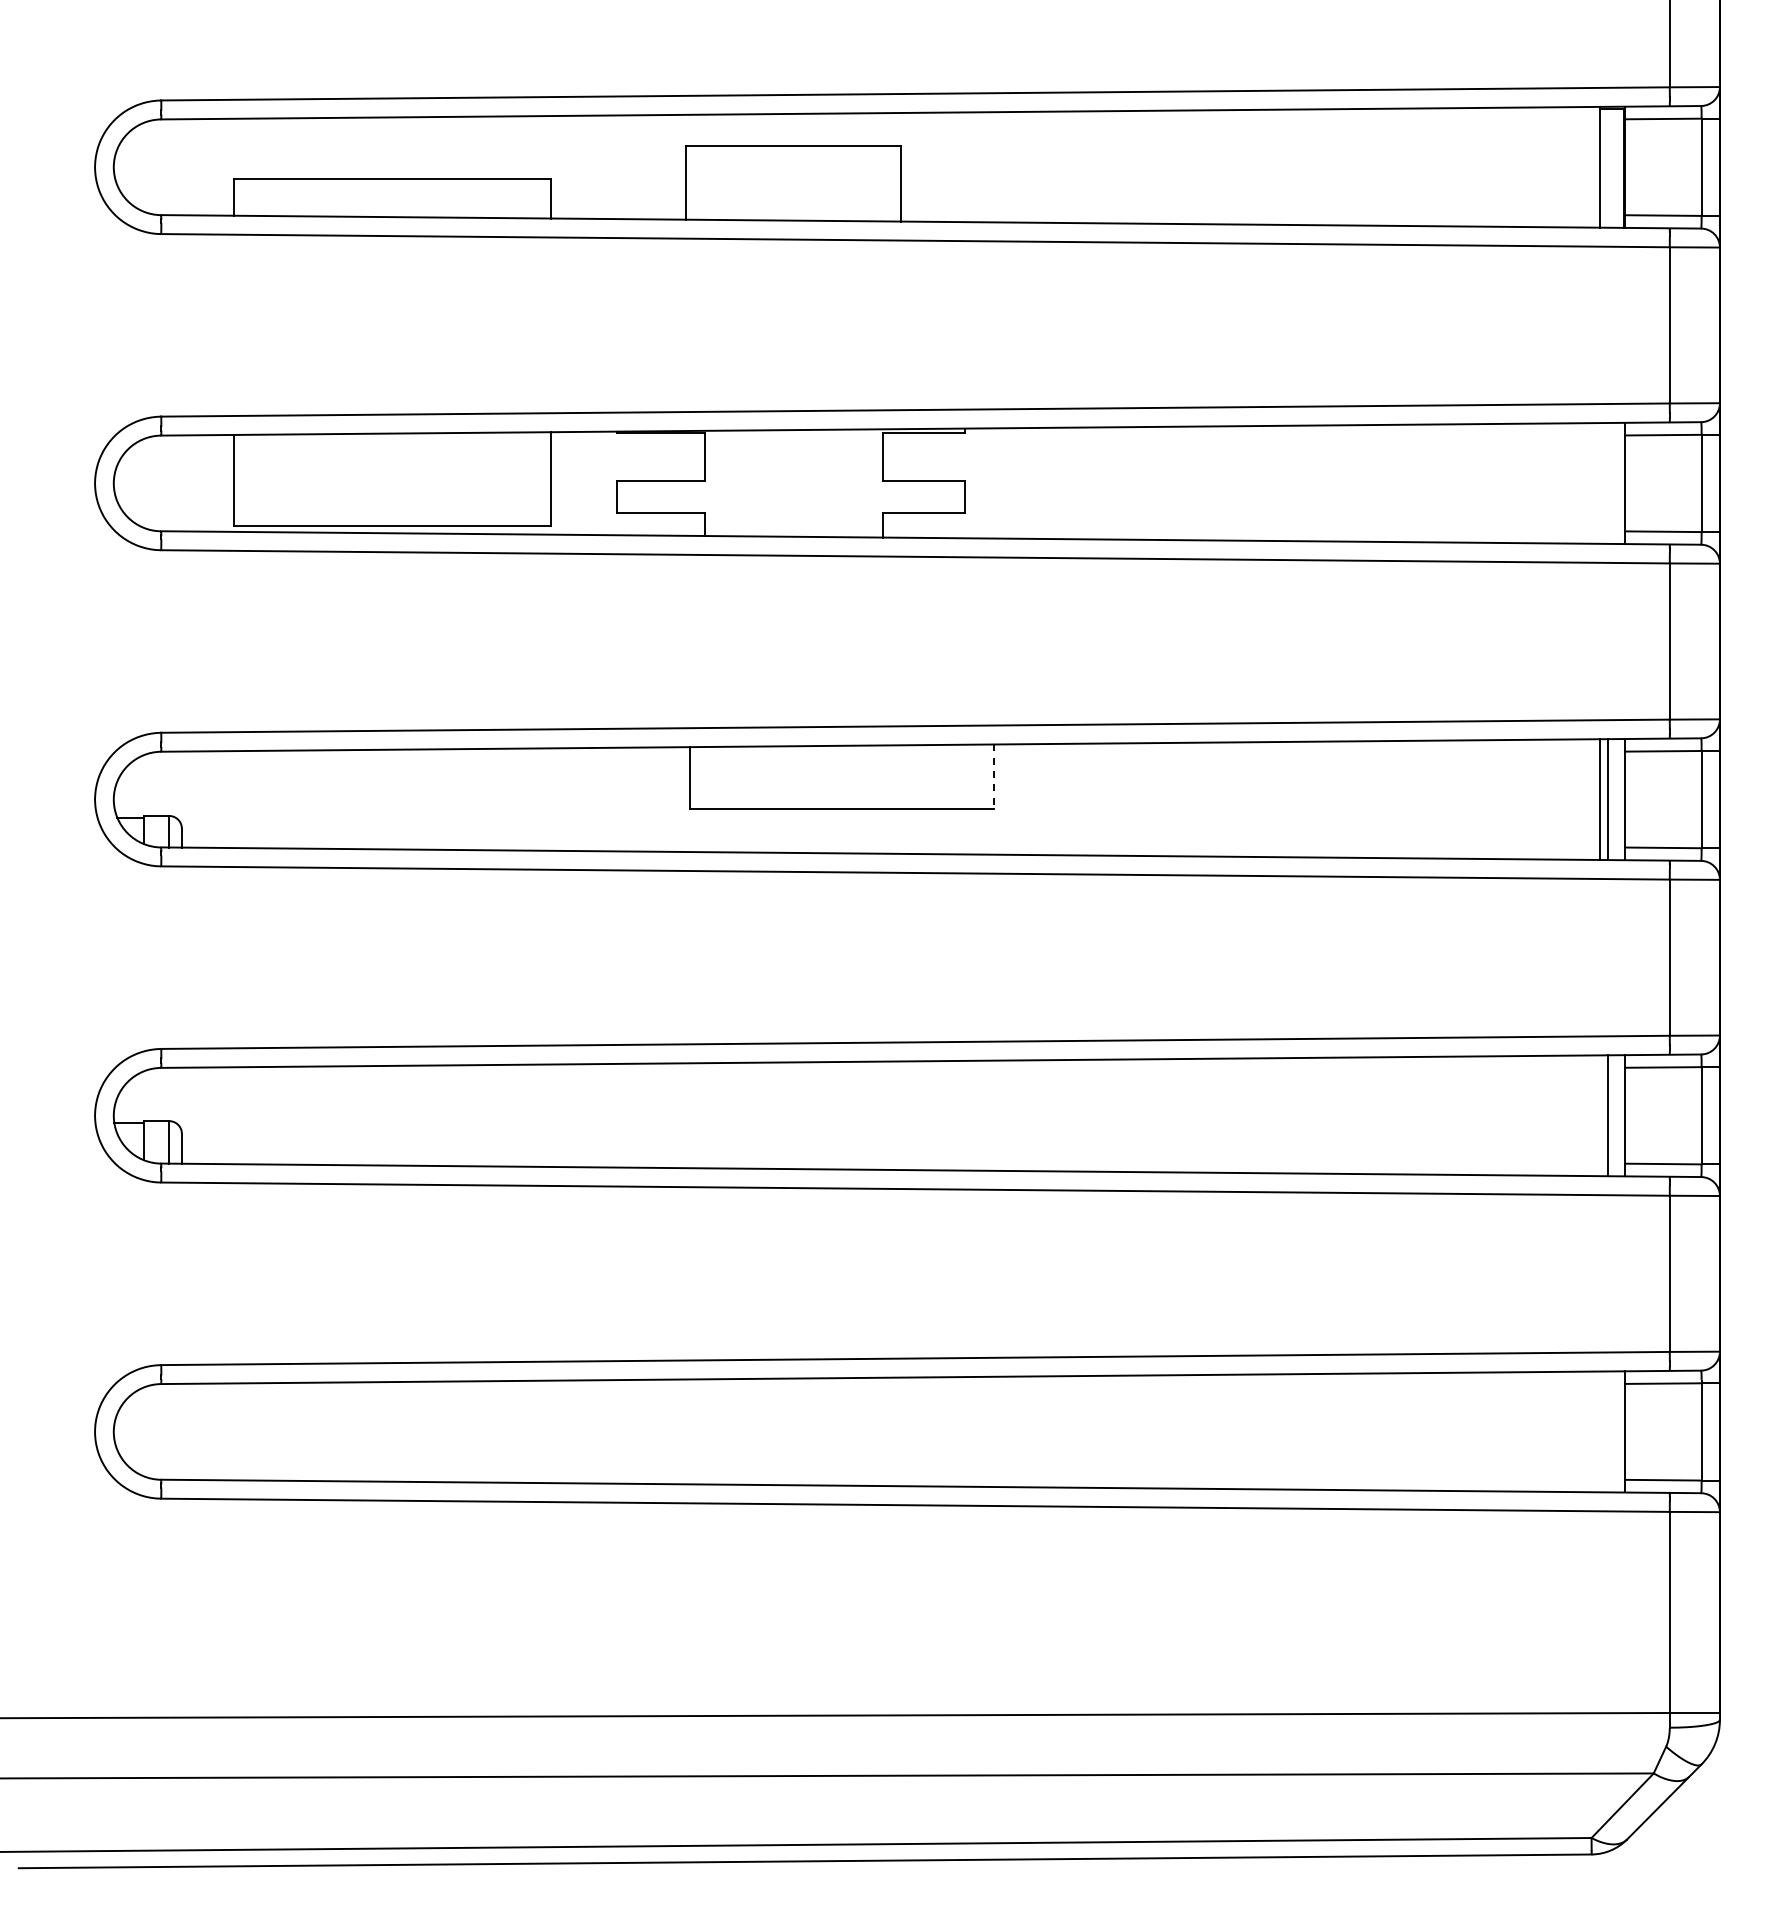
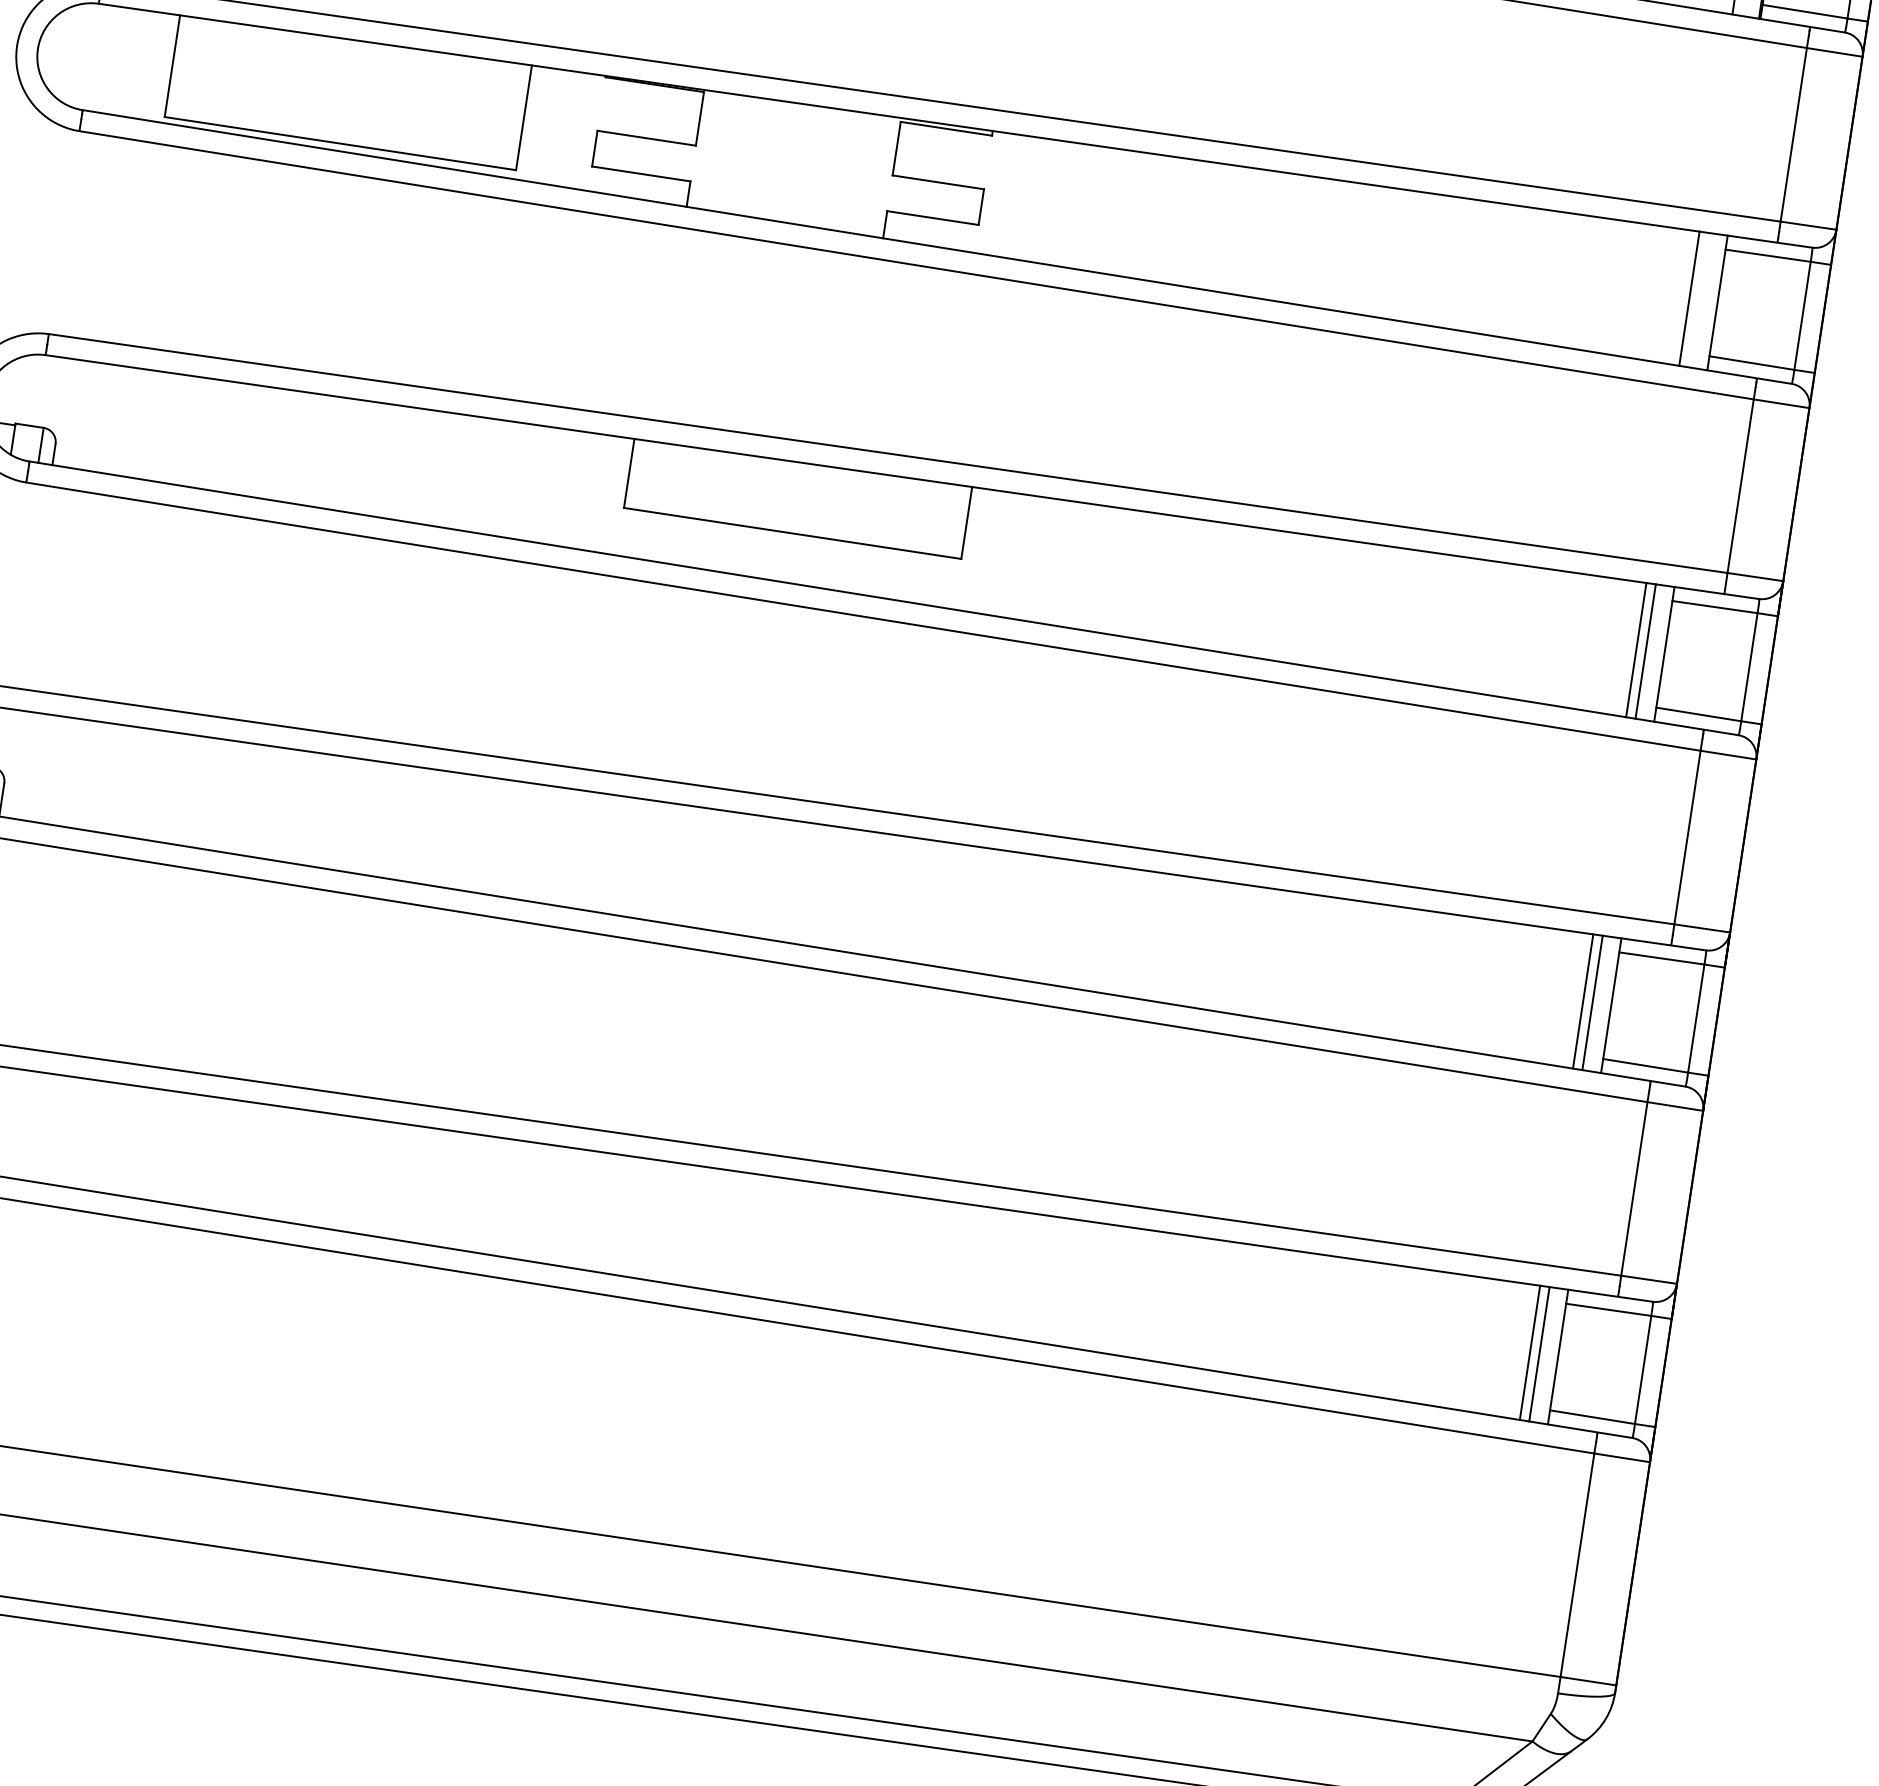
line: (1599, 483) -> (1689, 298), added
line: (993, 777) -> (966, 523), dashed -> solid
line: (1599, 1115) -> (1582, 1001), added
line: (1599, 1431) -> (1529, 1352), added
line: (1608, 1431) -> (1539, 1353), added

